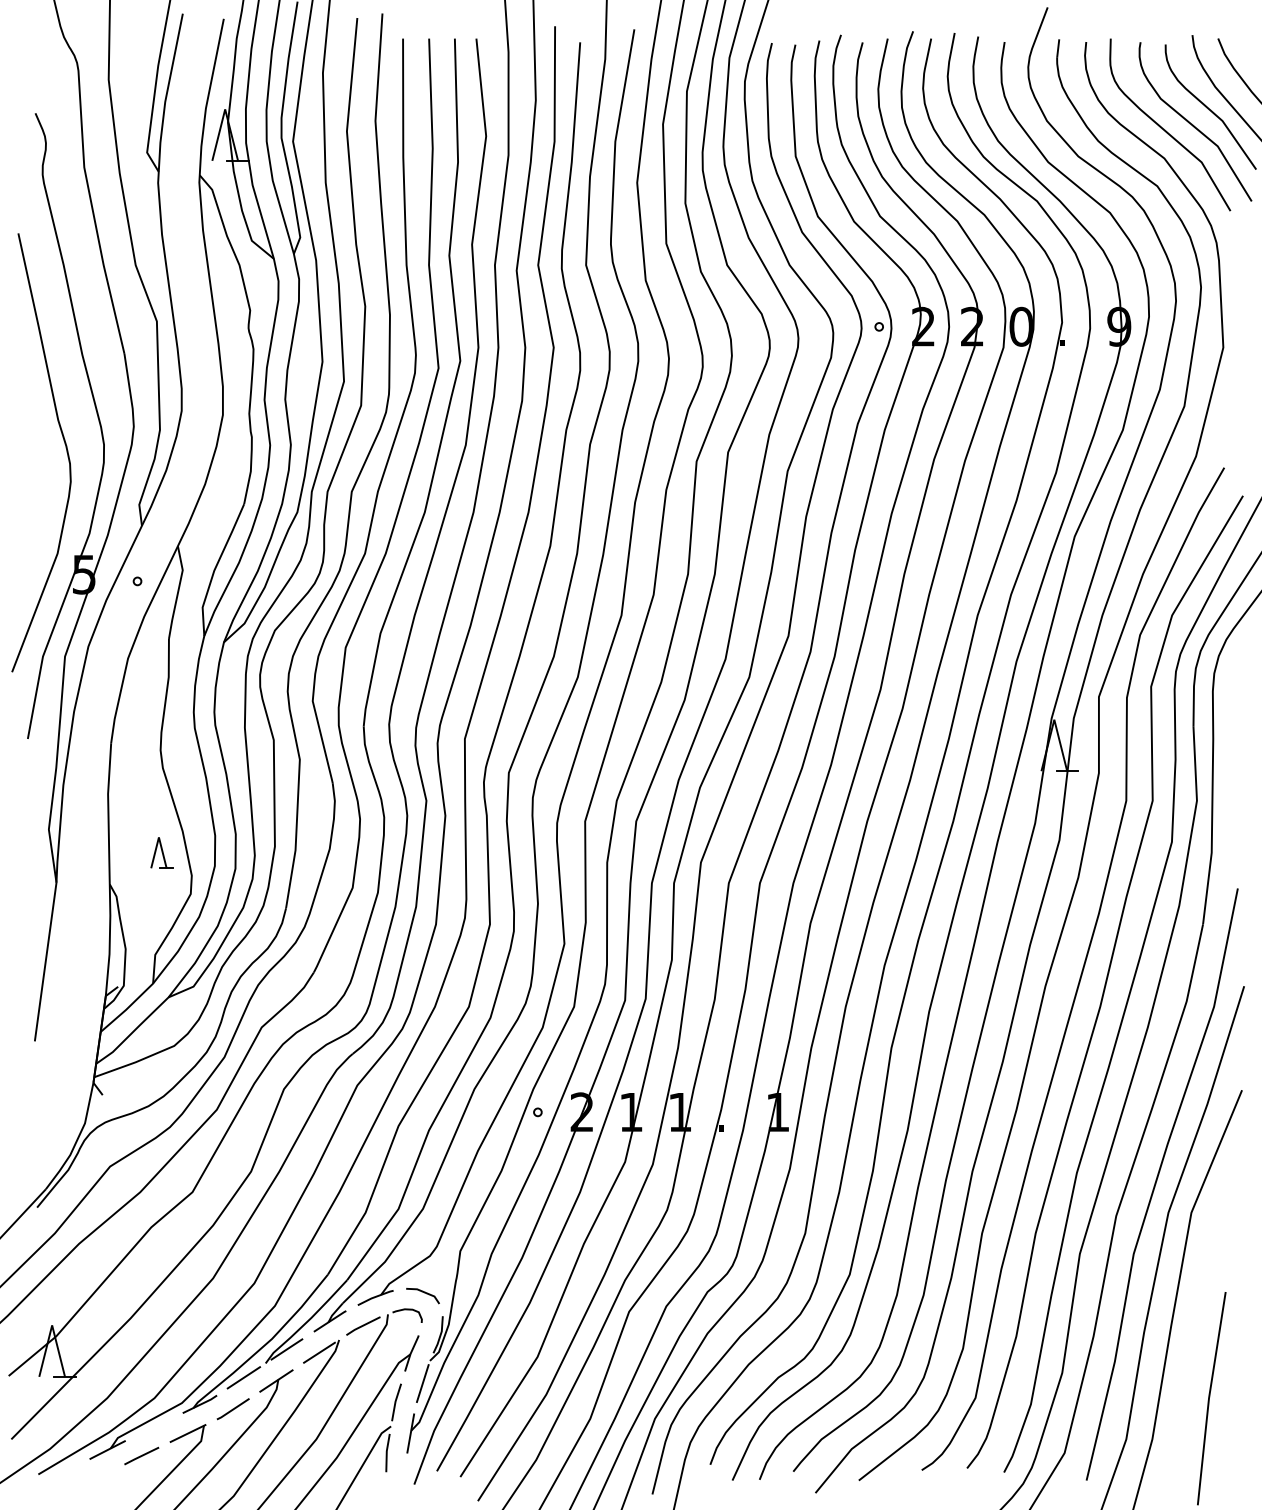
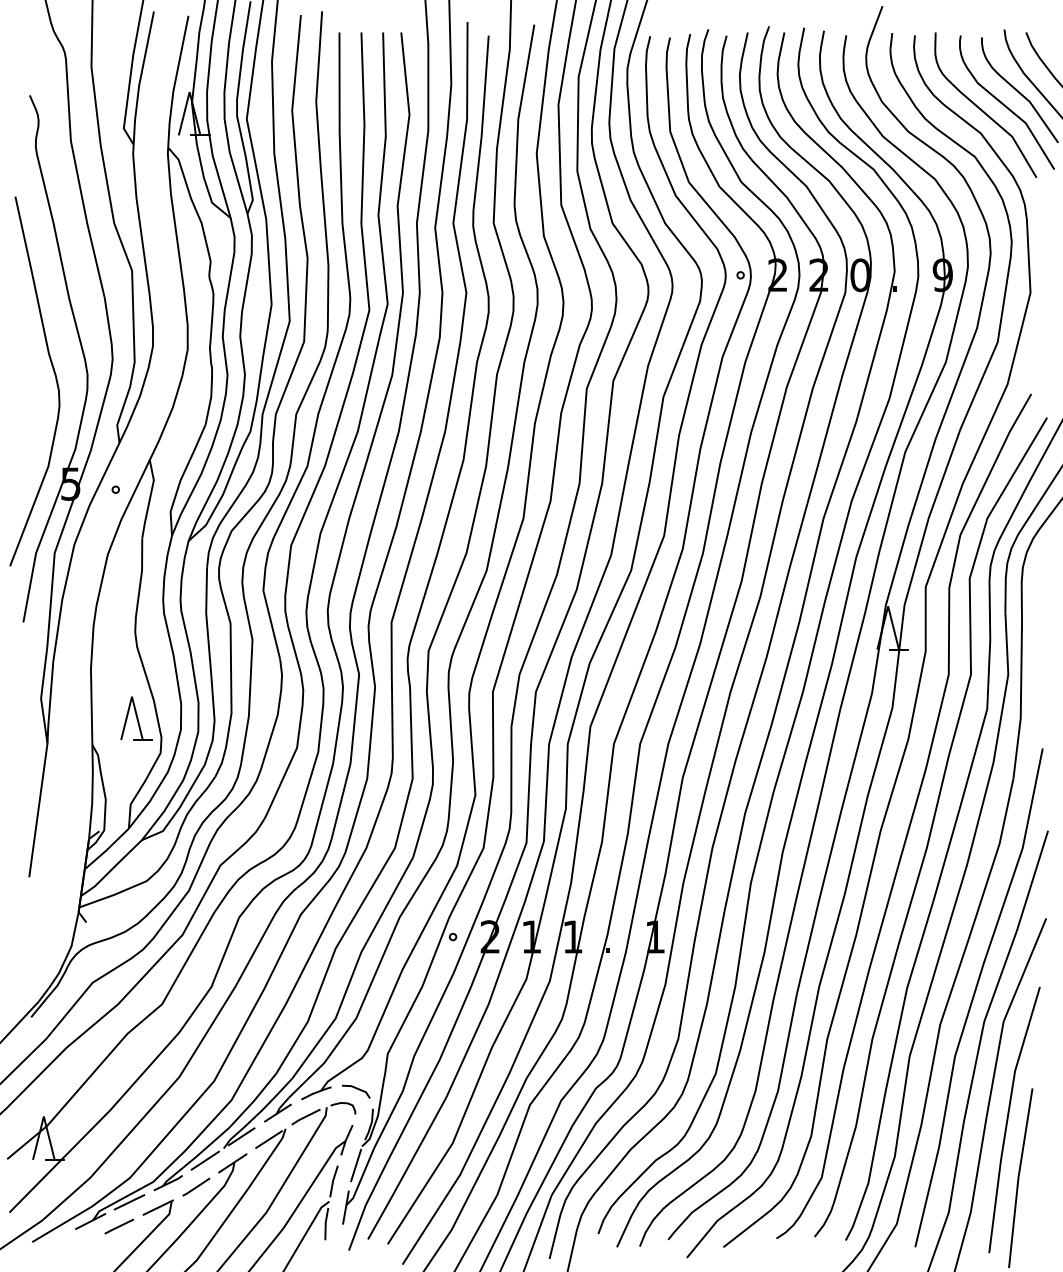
part: (162, 852) -> (136, 718), size x1.67
line: (1197, 1328) -> (1008, 1119), added
line: (153, 1427) -> (129, 1202), added

